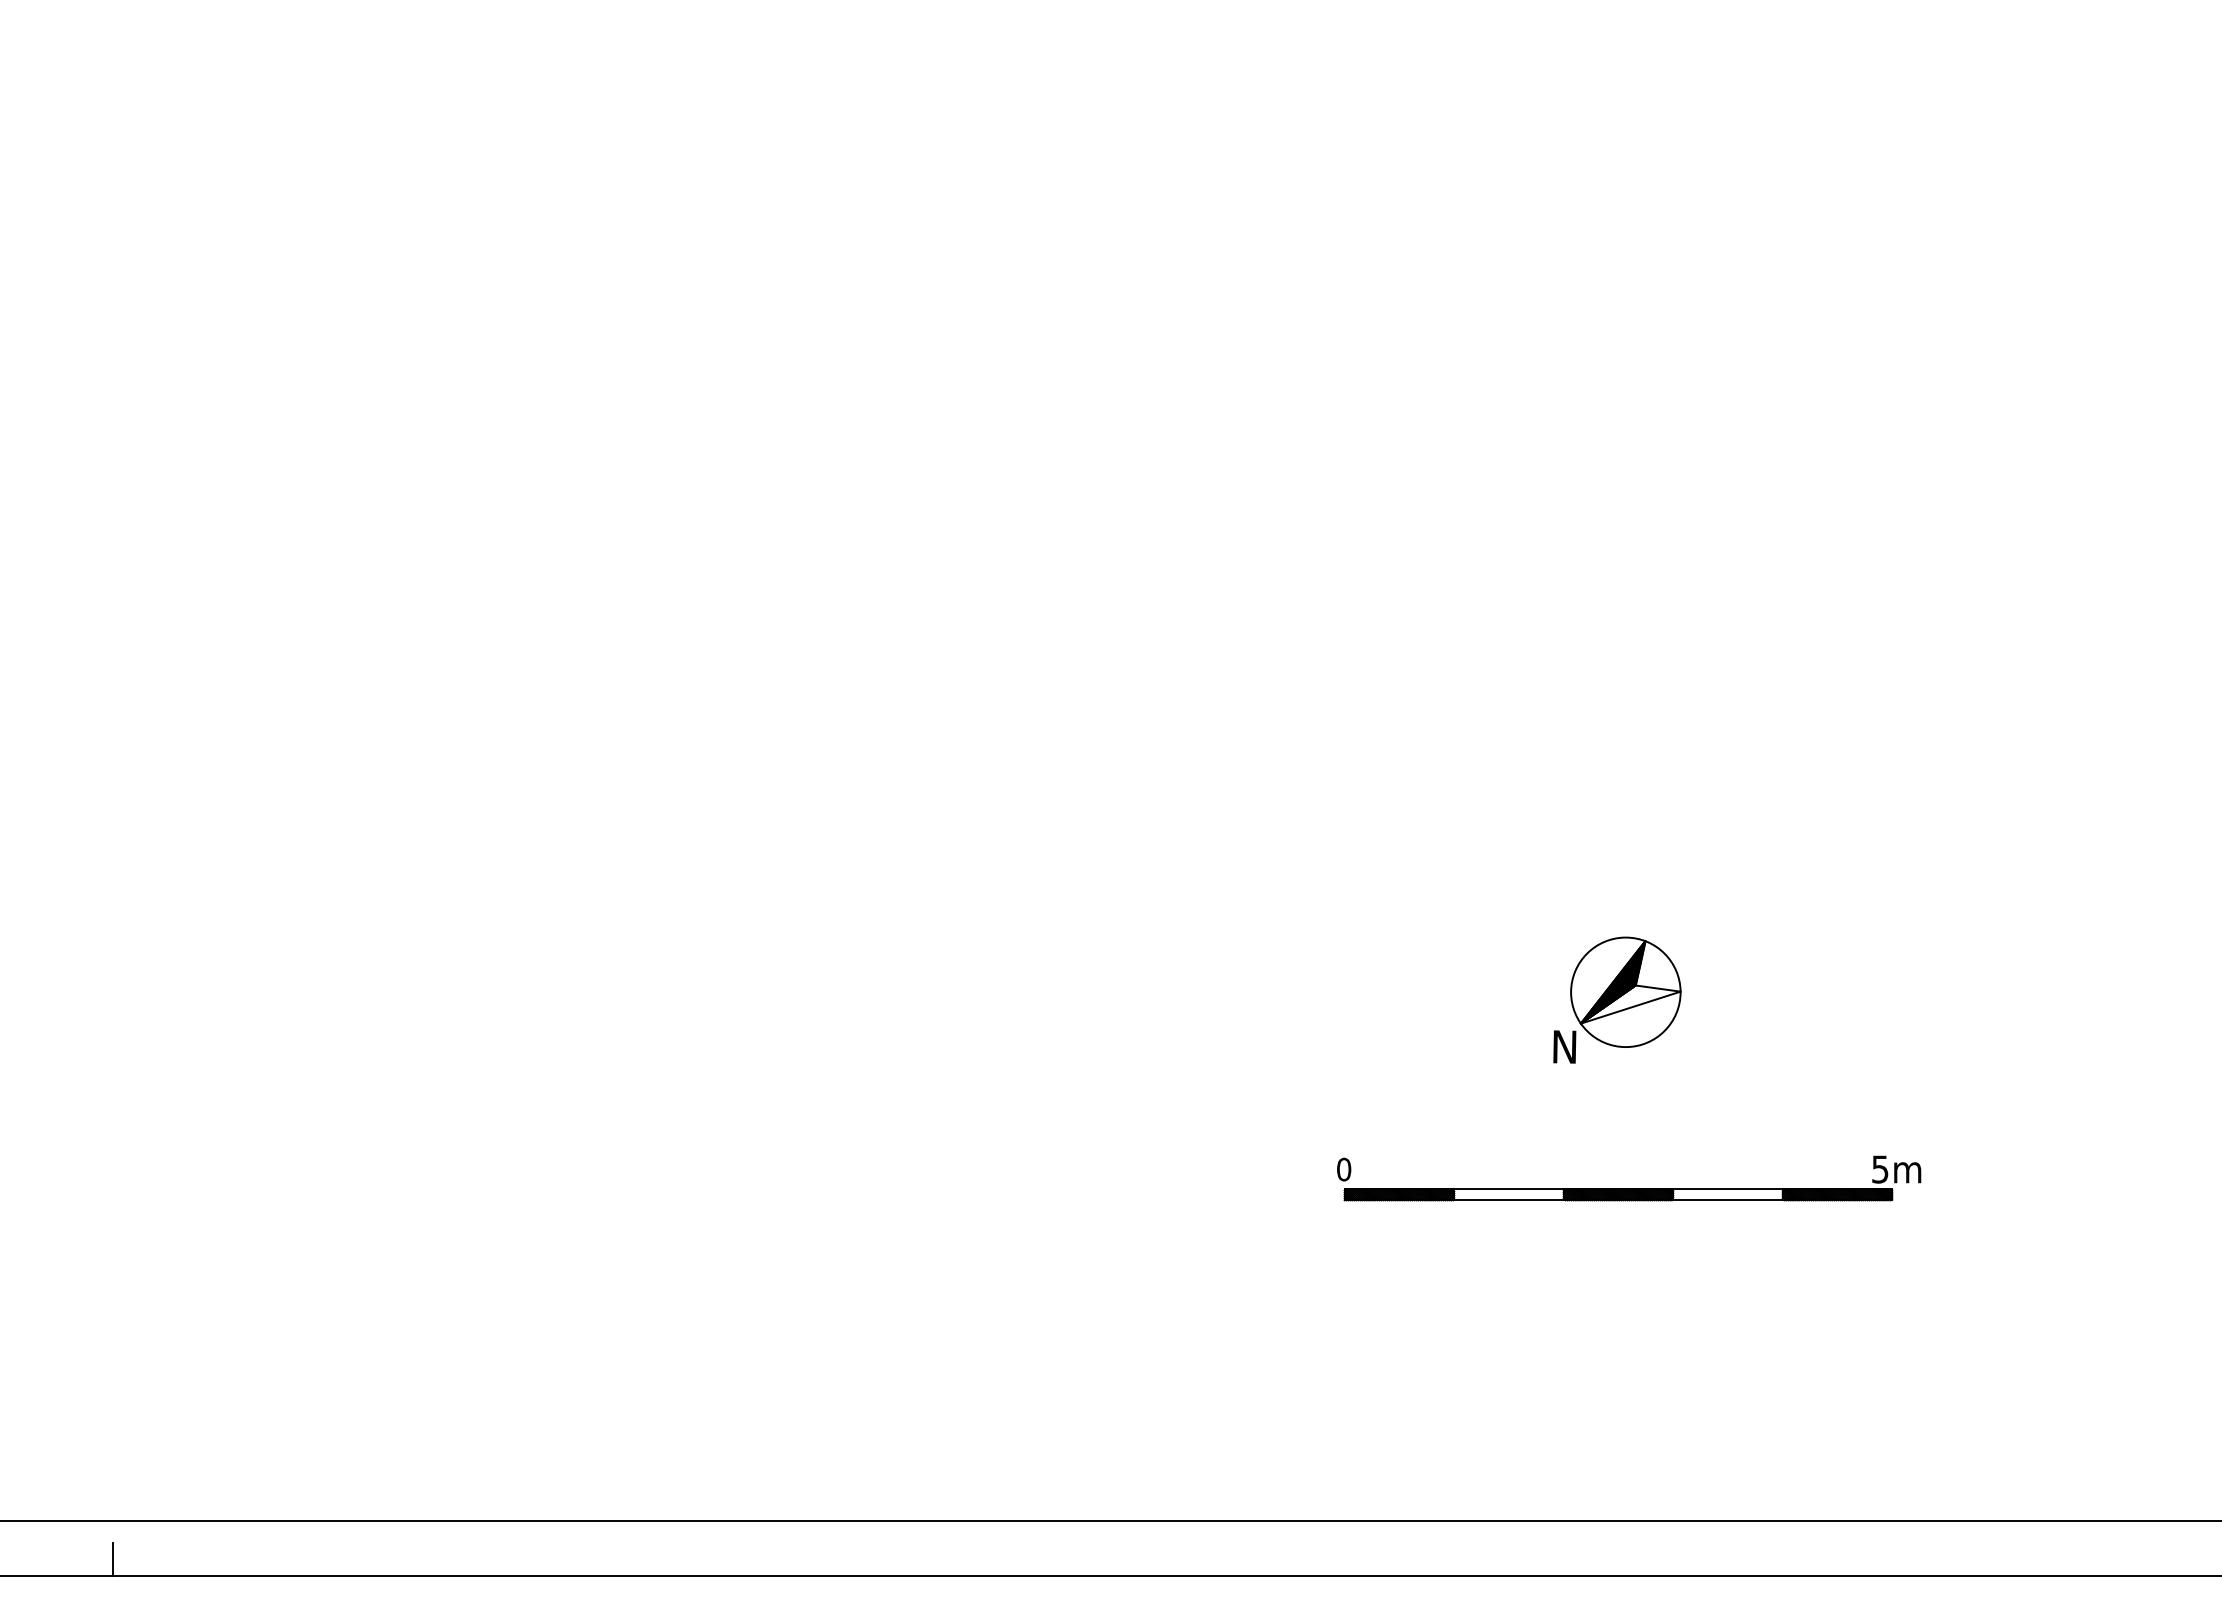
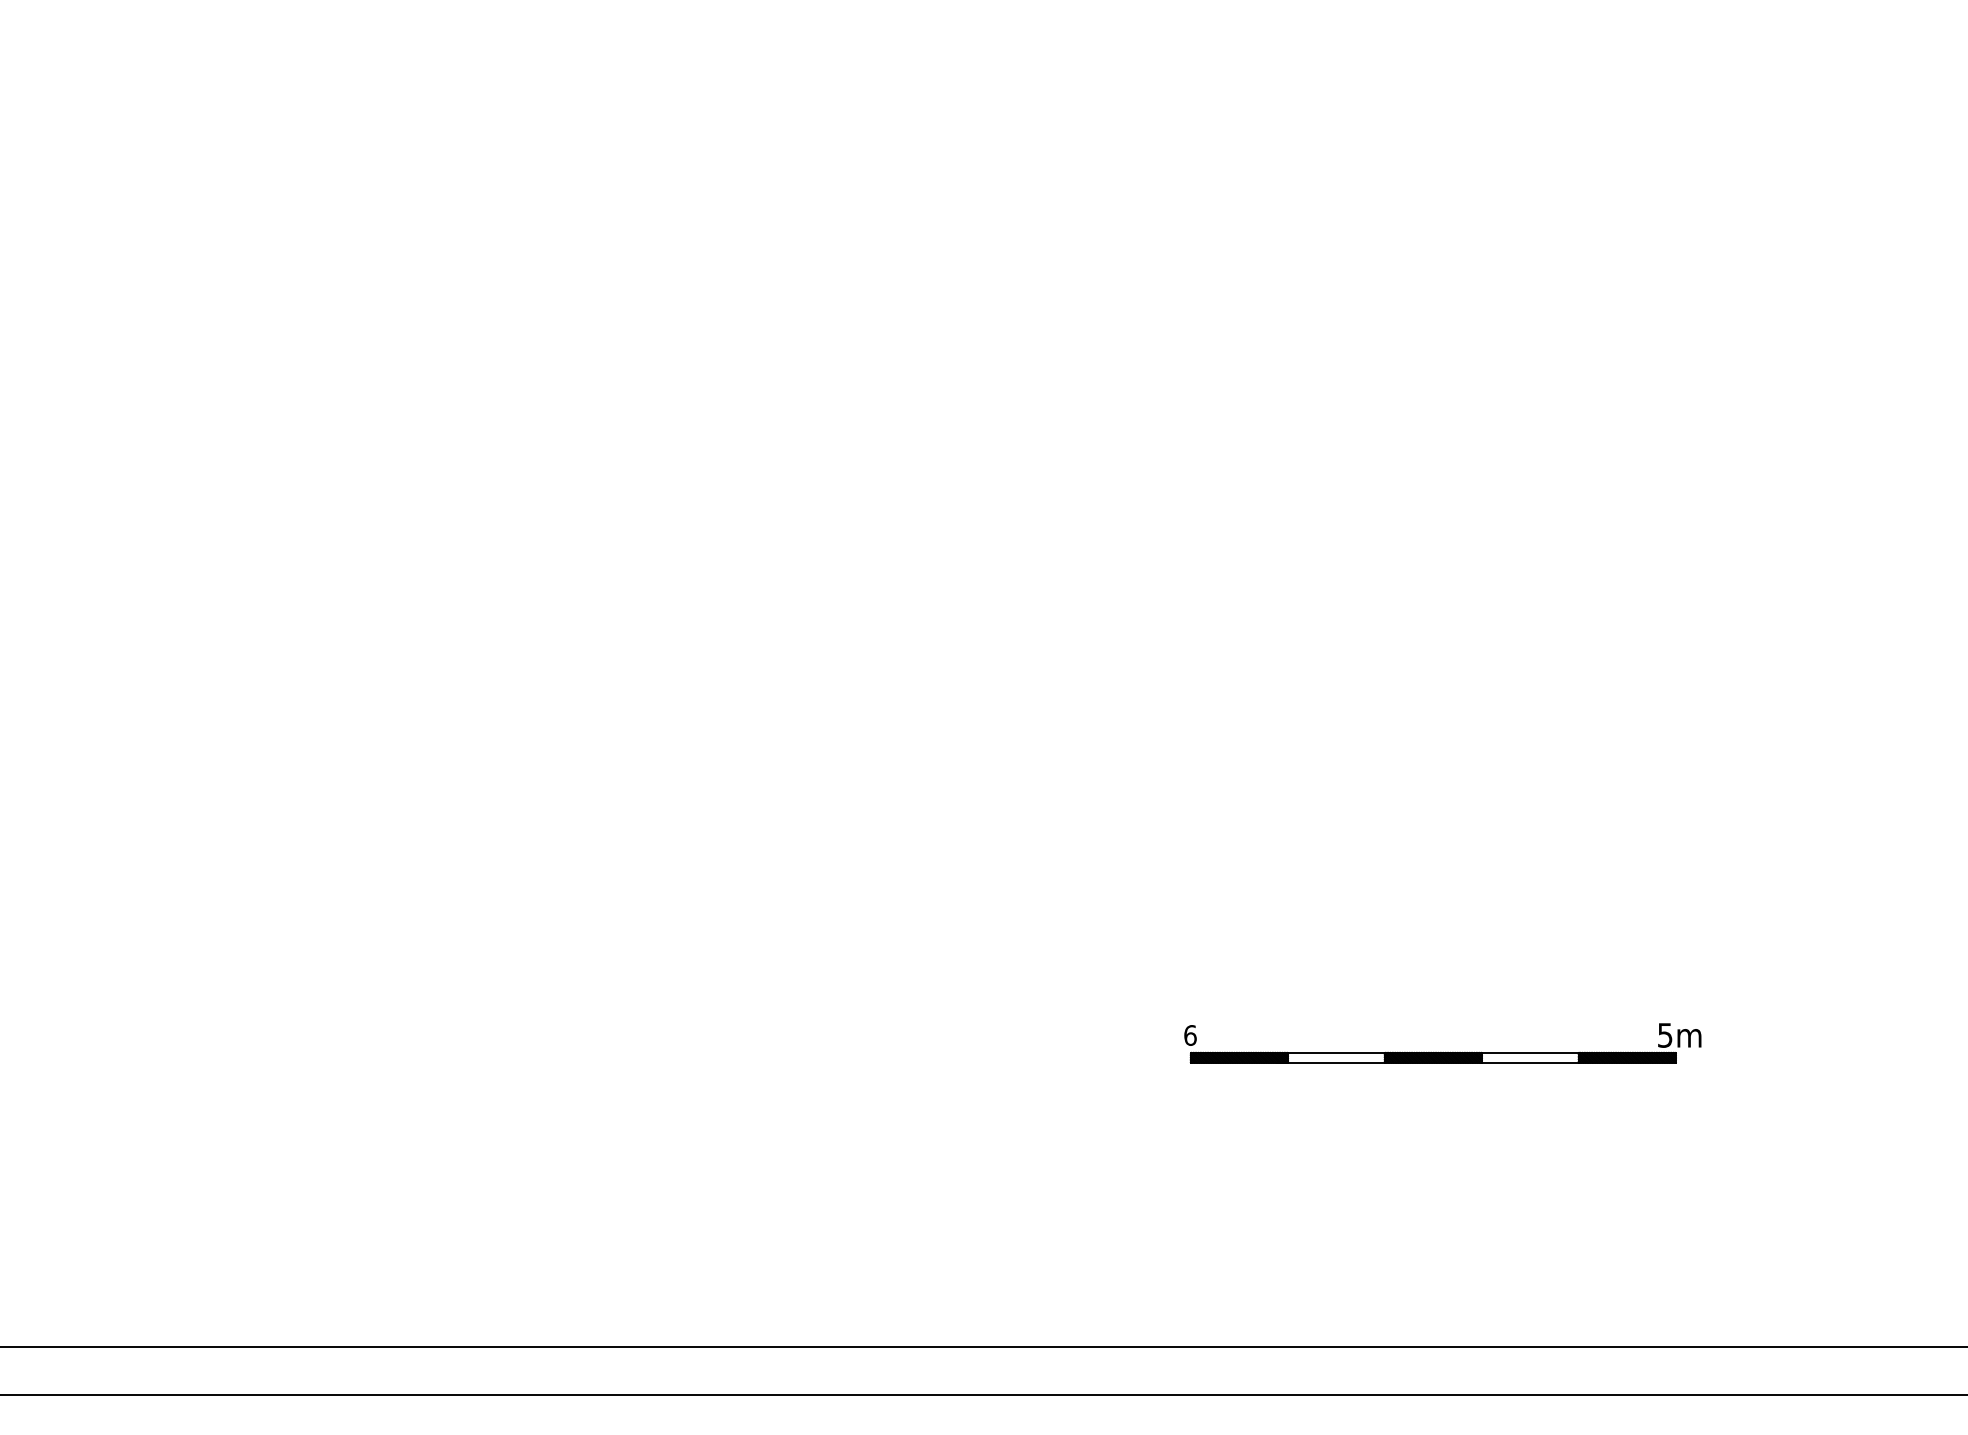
part: (1617, 999) -> (1432, 884), removed
text: (1344, 1169) -> (1190, 1035), 0 -> 6
line: (112, 1558) -> (99, 1379), removed

